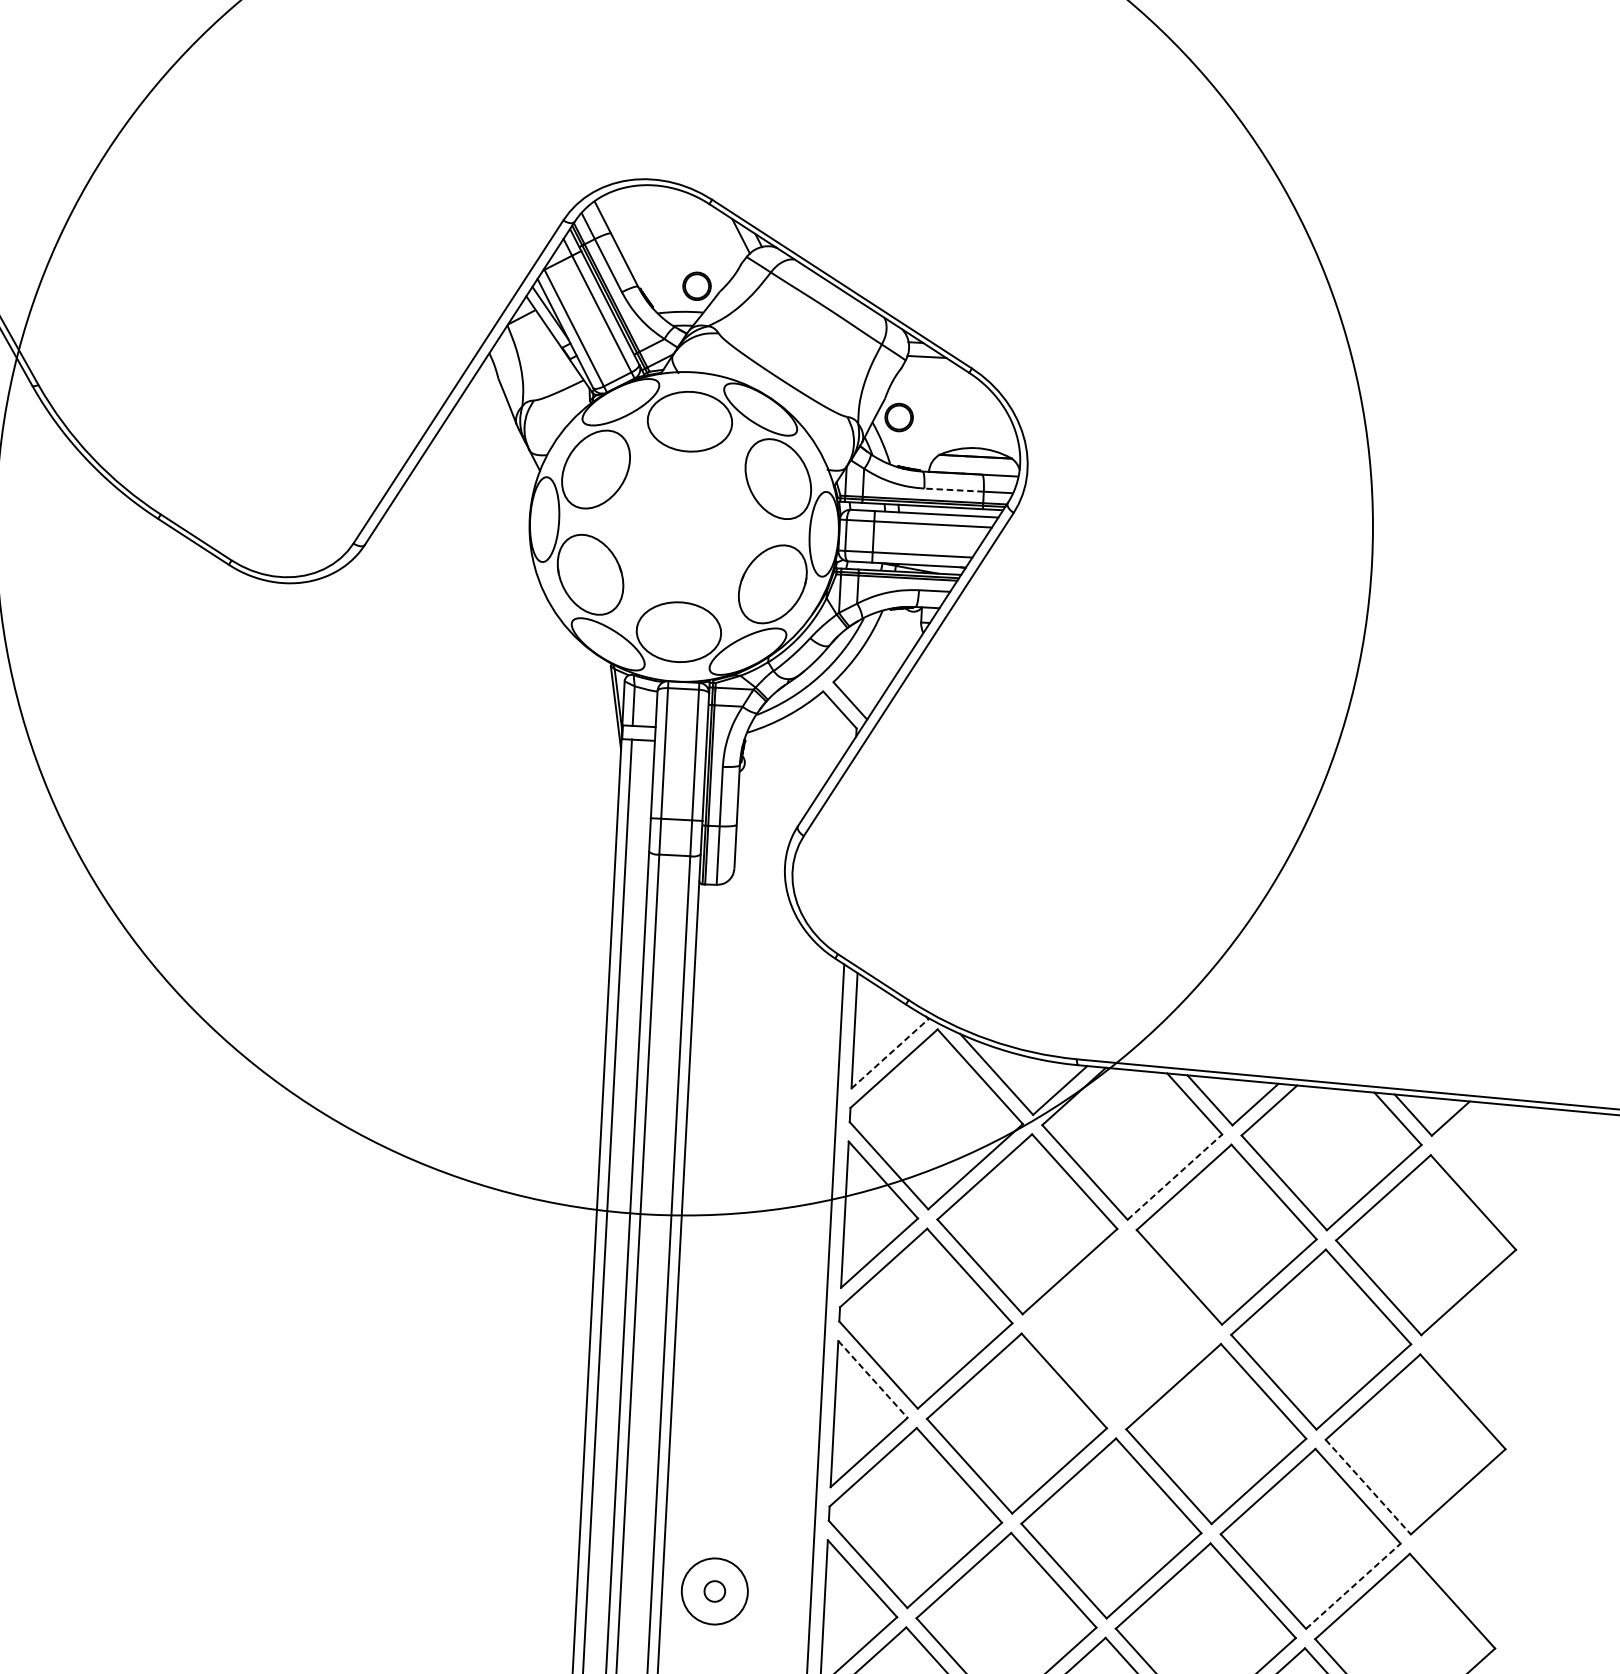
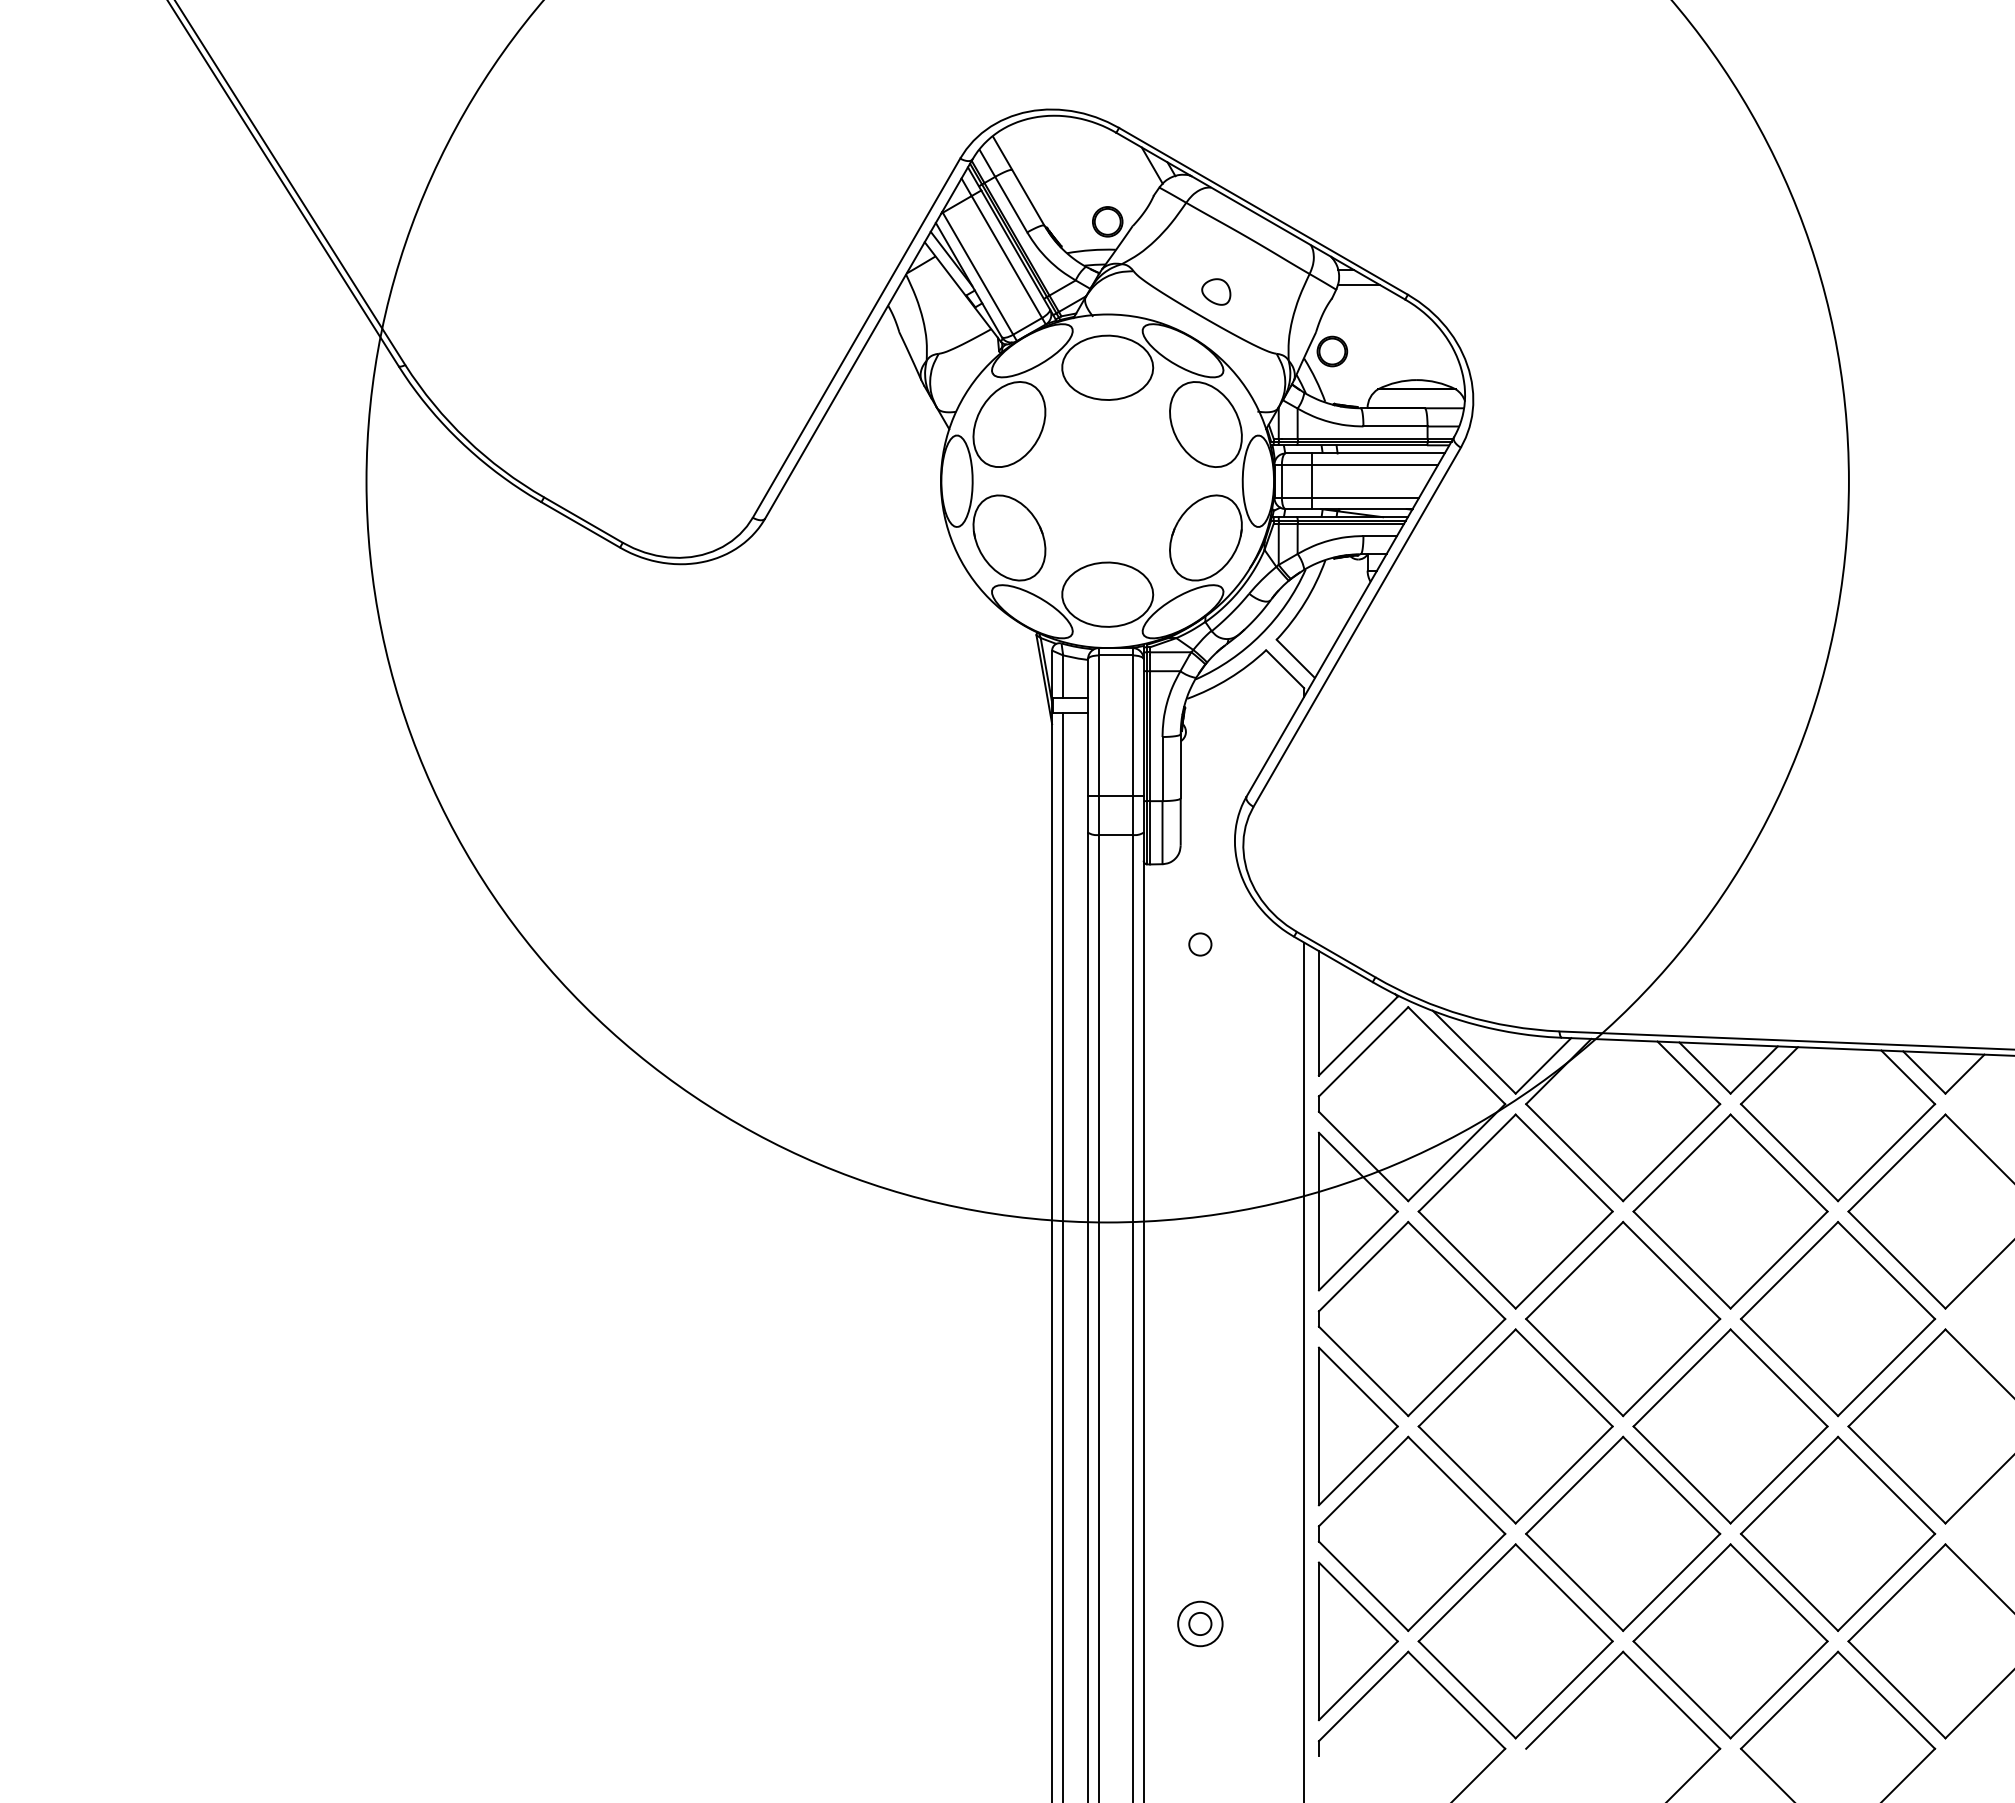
part: (794, 356) -> (1216, 291), added
line: (954, 490) -> (1395, 426), dashed -> solid
circle: (748, 961) -> (1200, 944), added
line: (890, 1054) -> (1358, 1036), dashed -> solid
line: (1174, 1177) -> (1671, 1152), dashed -> solid
part: (1122, 1328) -> (1623, 1318), added
line: (873, 1379) -> (1358, 1387), dashed -> solid
line: (1368, 1486) -> (1897, 1474), dashed -> solid
line: (1353, 1586) -> (1886, 1582), dashed -> solid
circle: (714, 1591) -> (1200, 1623), size x0.62

